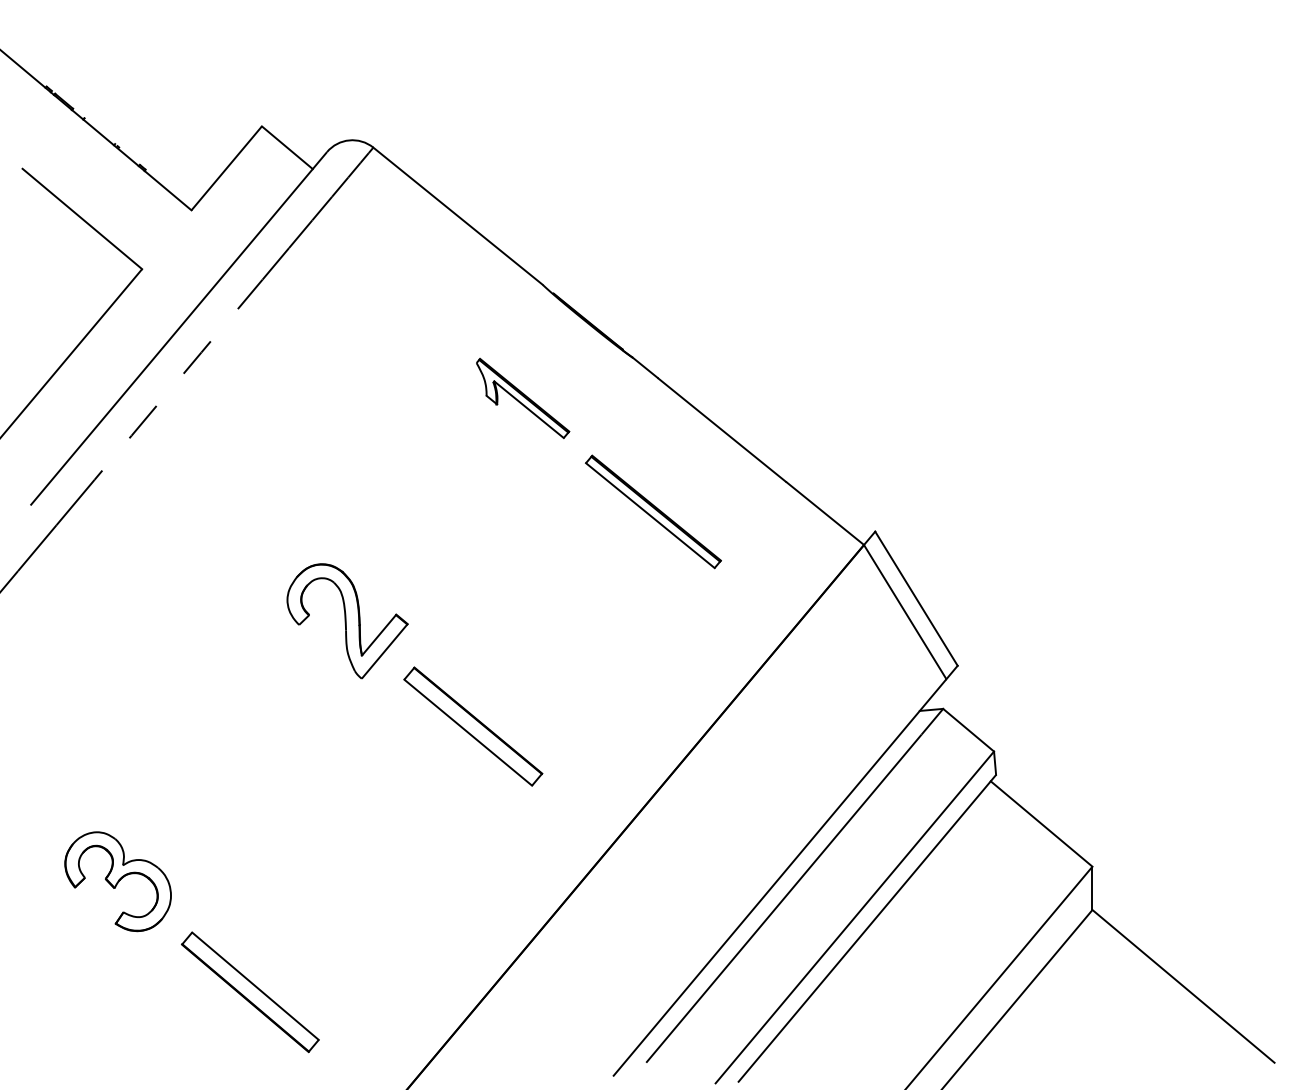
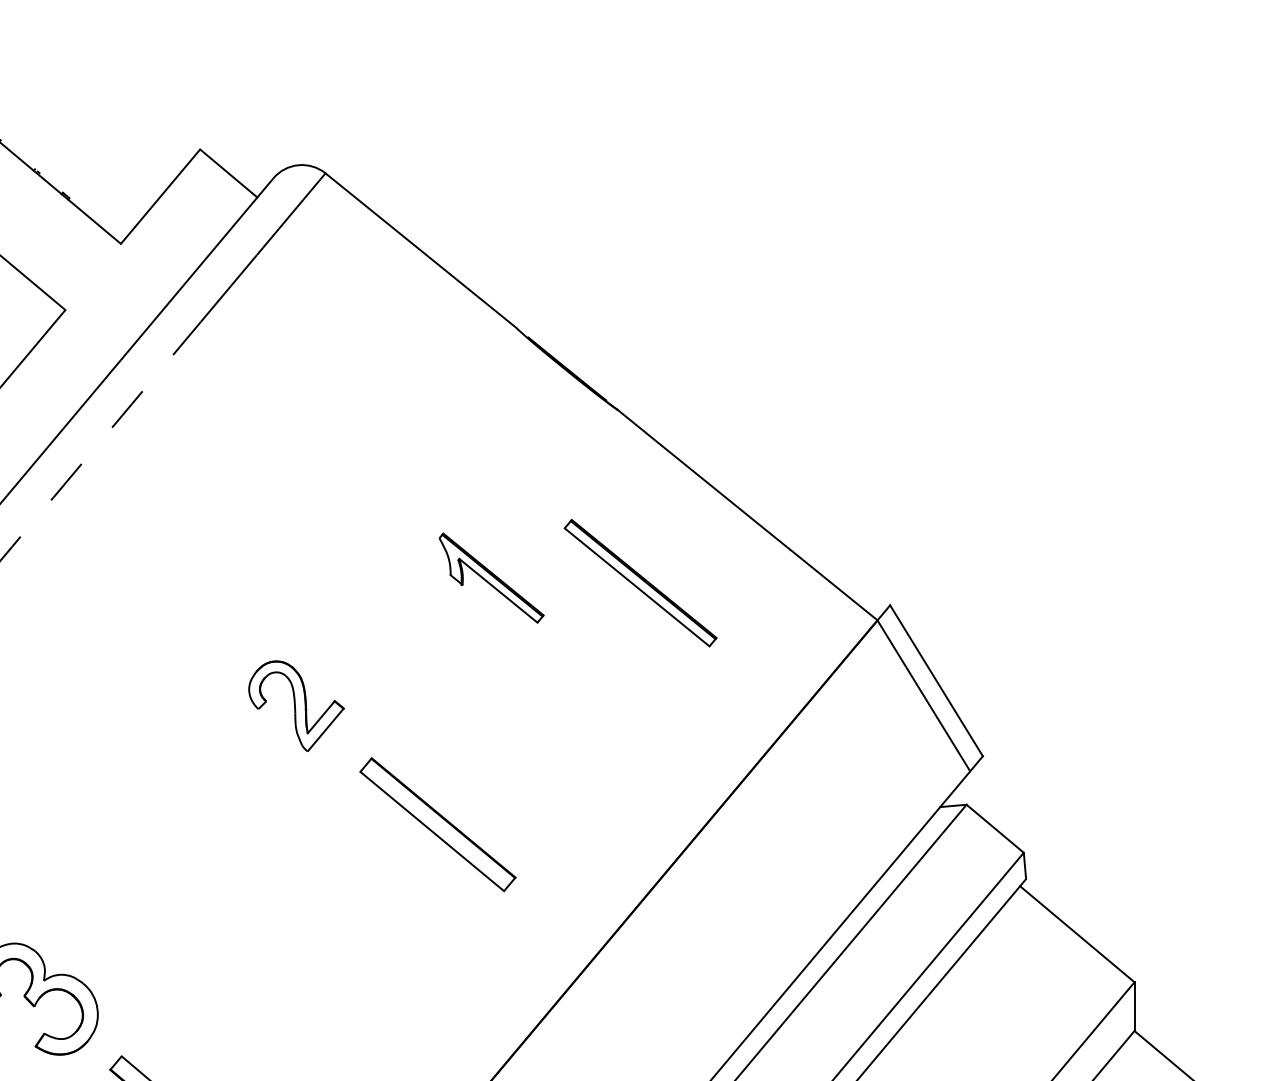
part: (523, 397) -> (492, 577), moved
part: (347, 621) -> (296, 706), size x0.7

